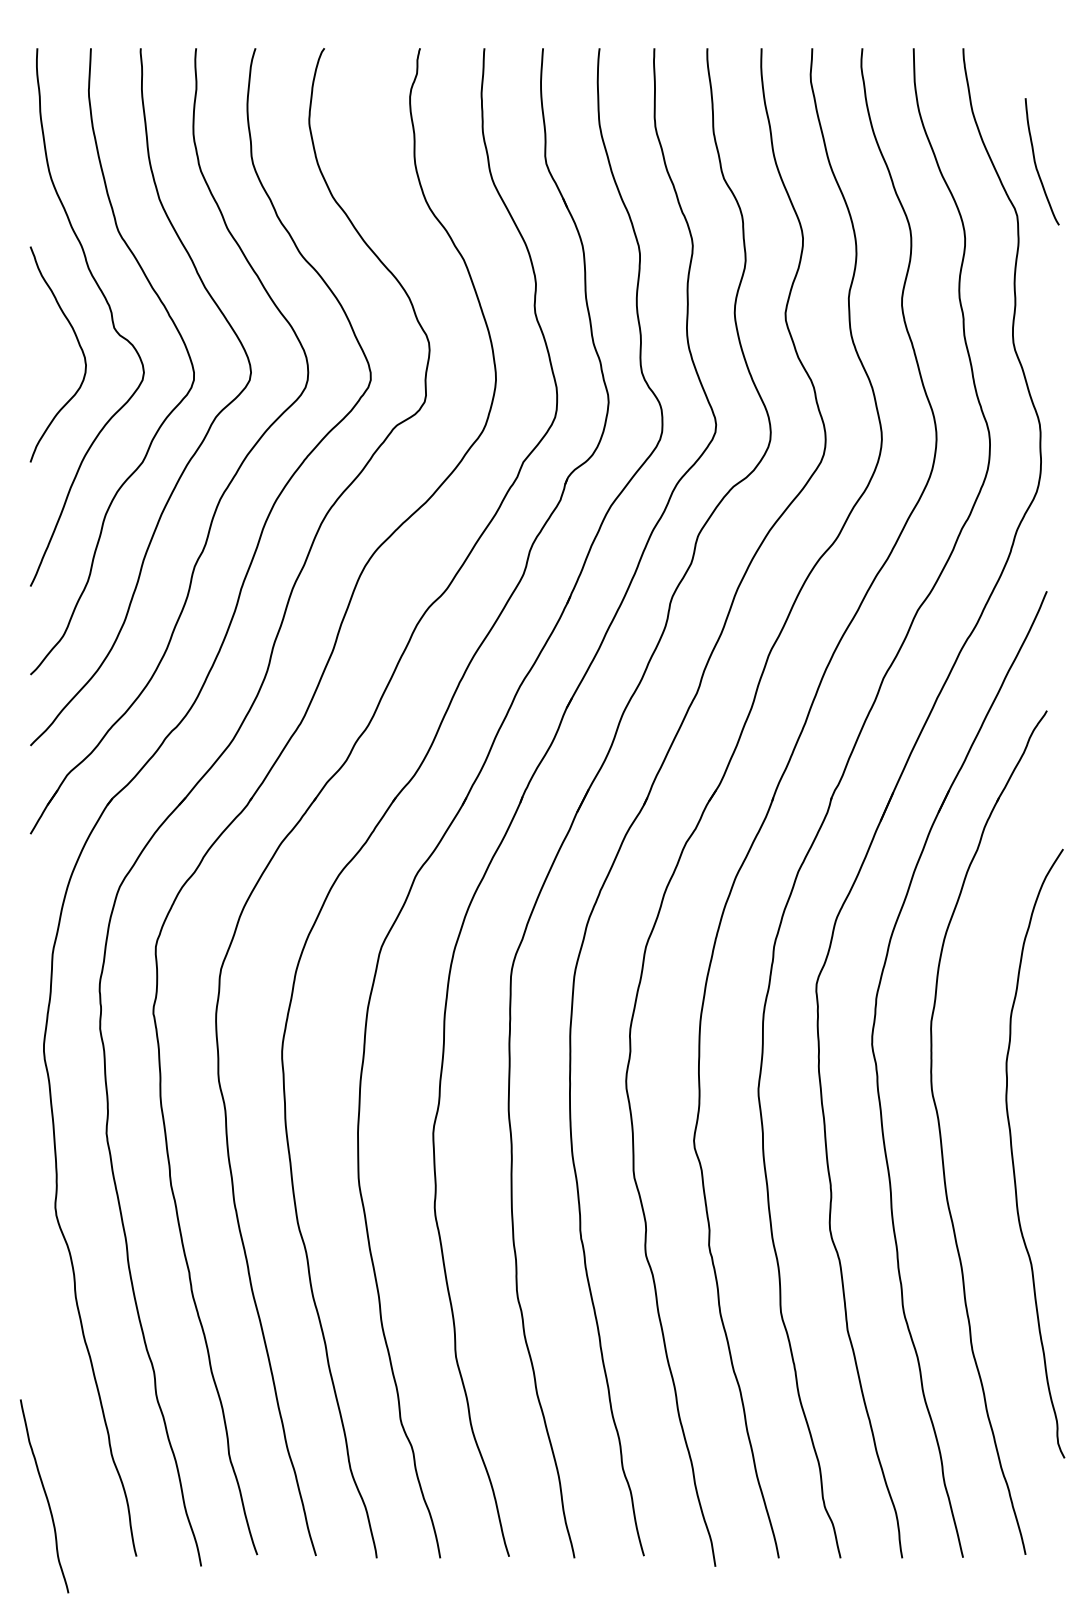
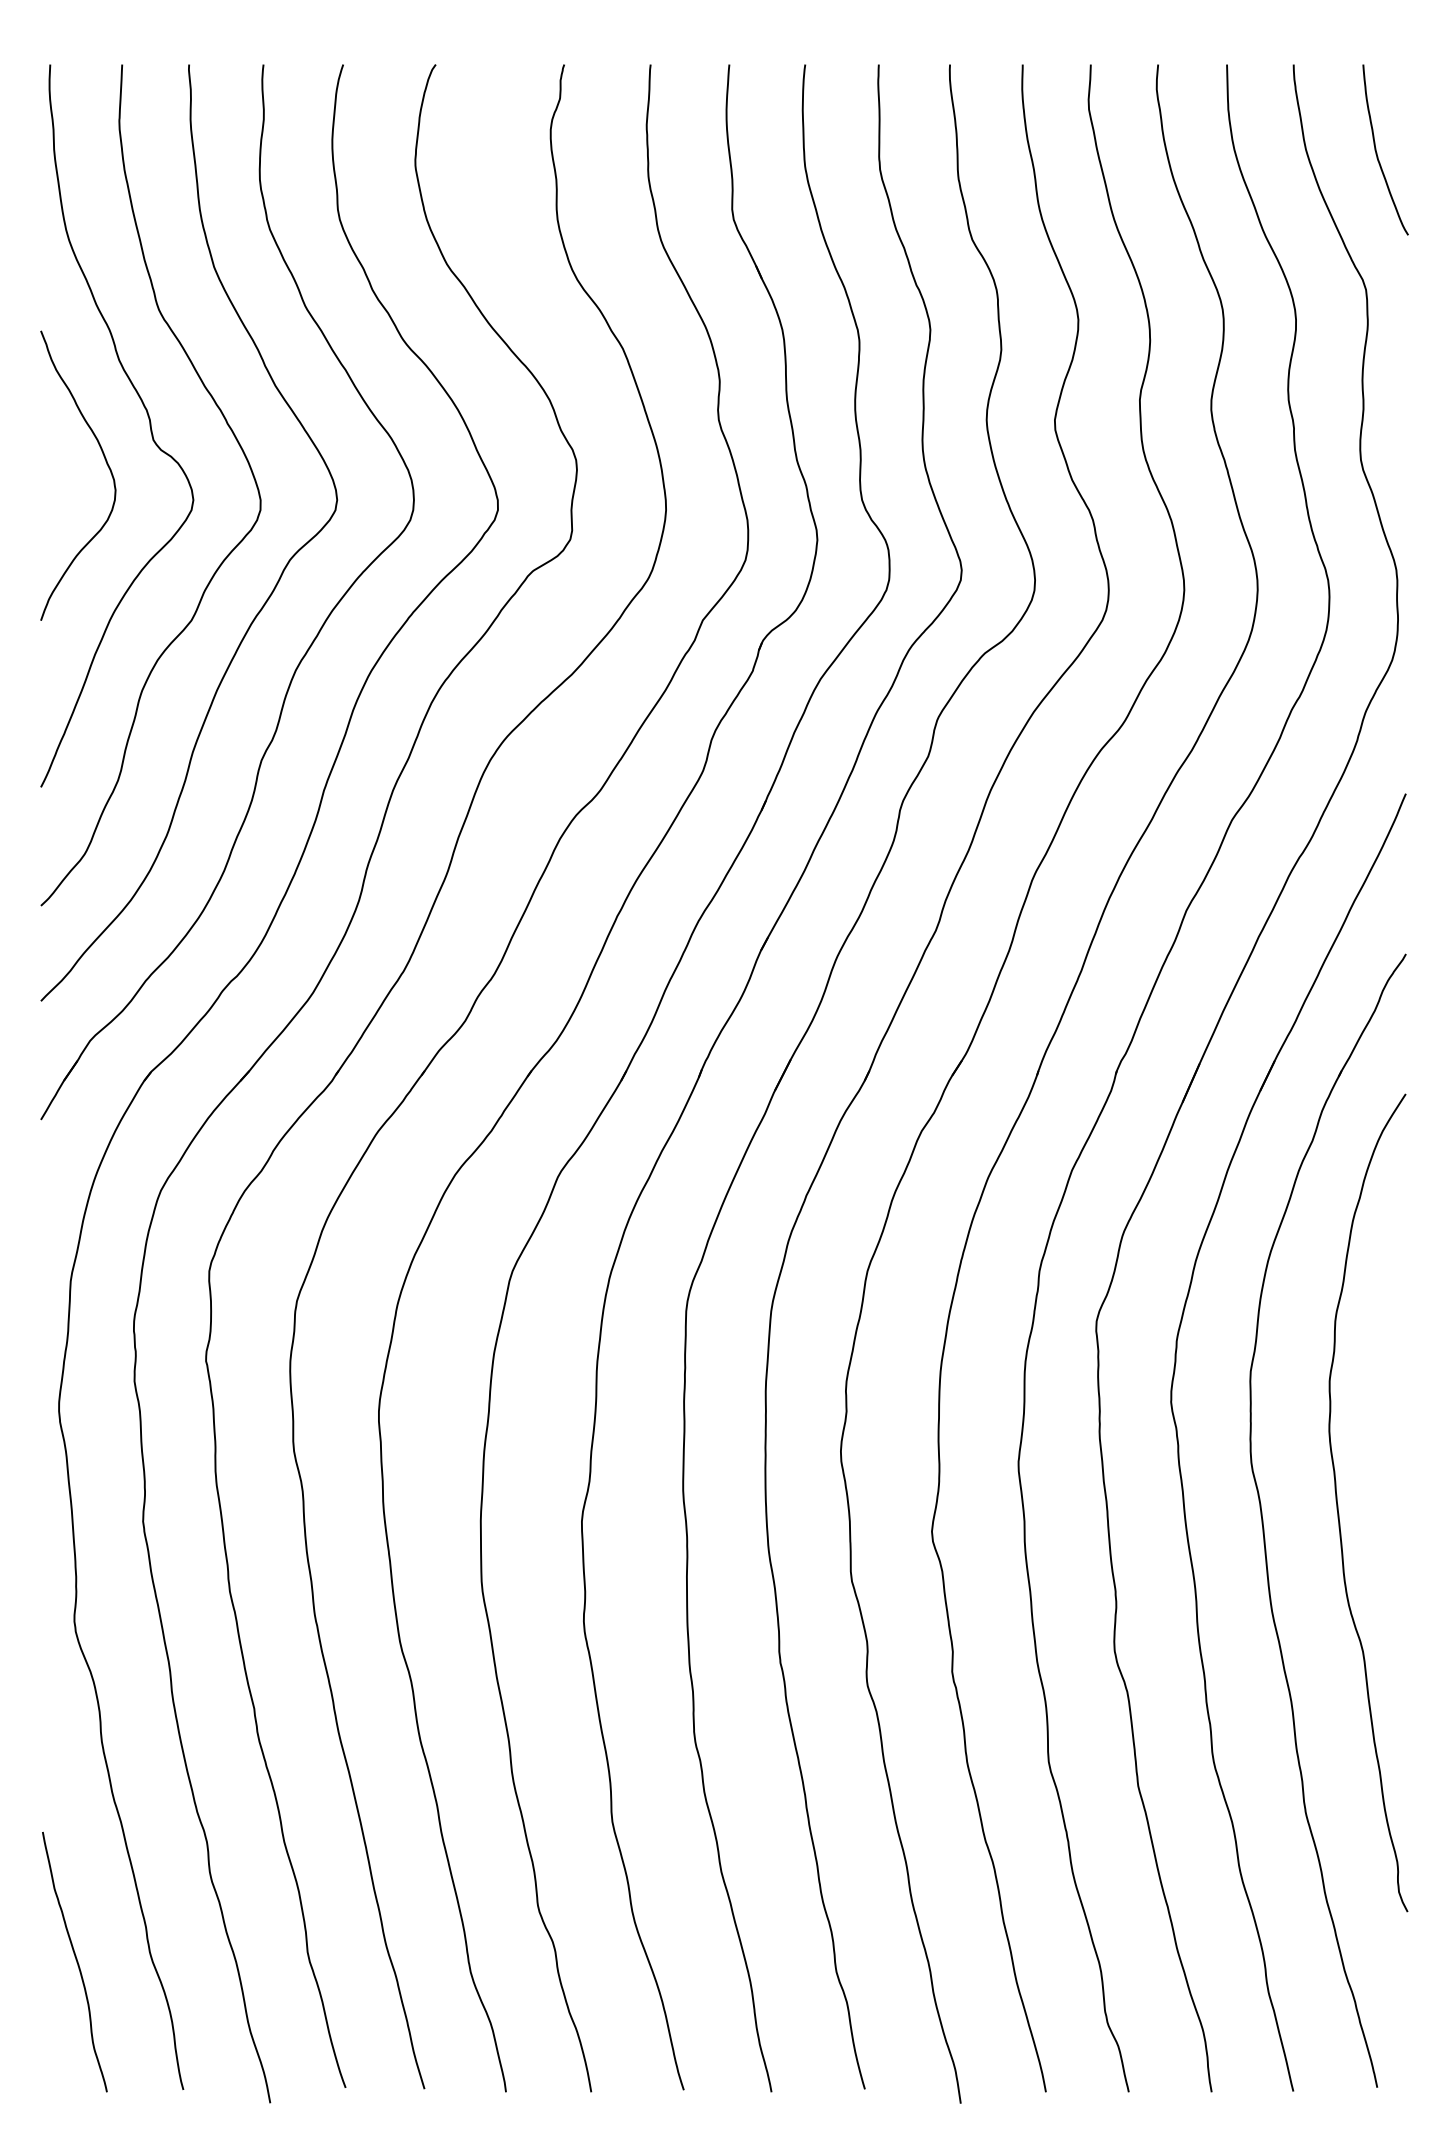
curve: (1036, 163) -> (1377, 152), moved
curve: (1013, 1154) -> (1338, 1504), moved
curve: (45, 1496) -> (76, 1962), moved

